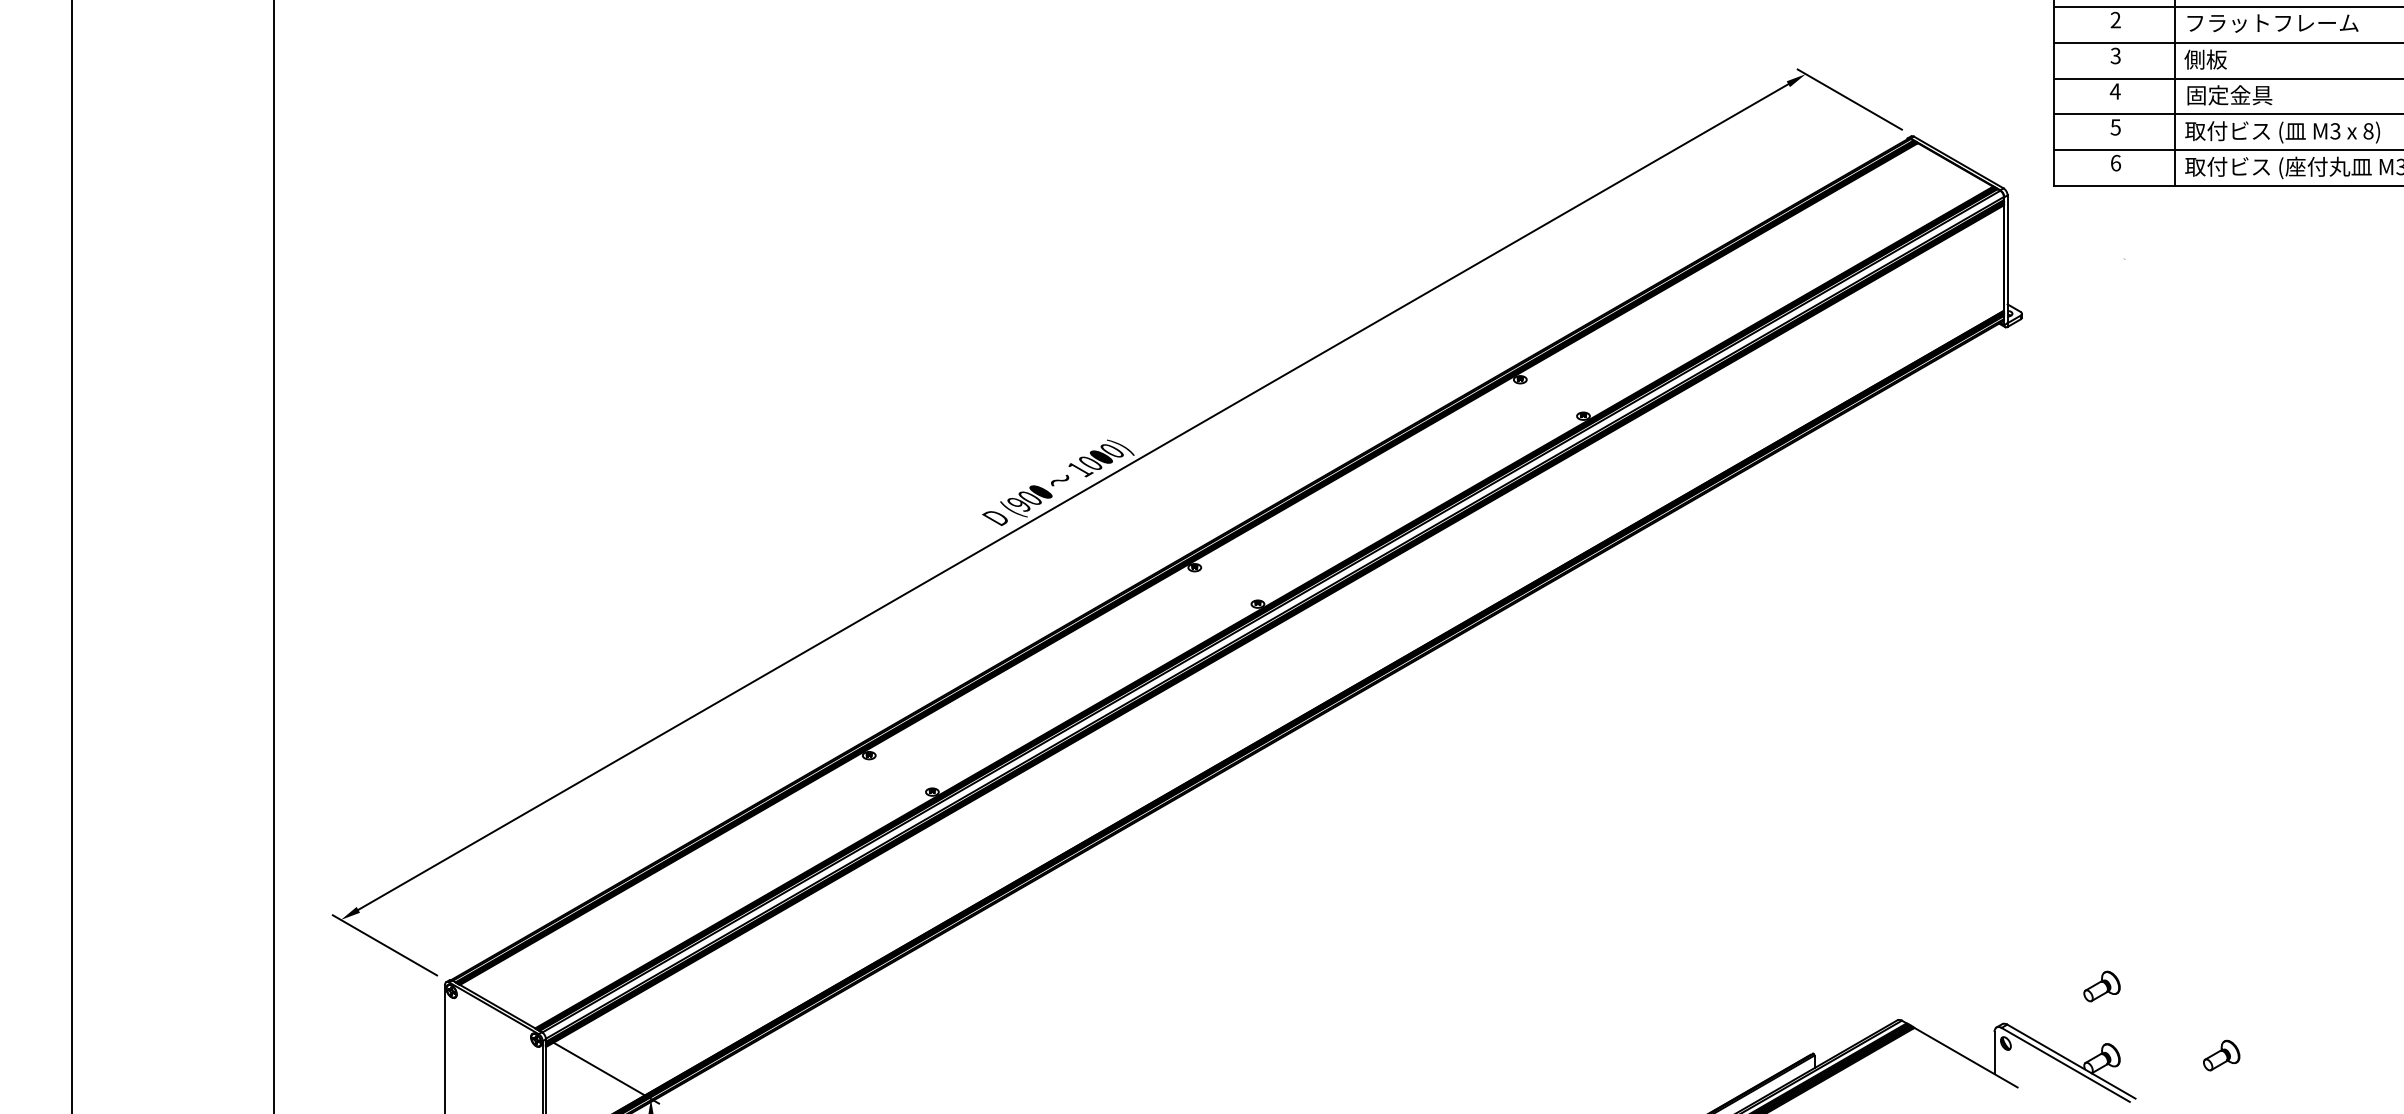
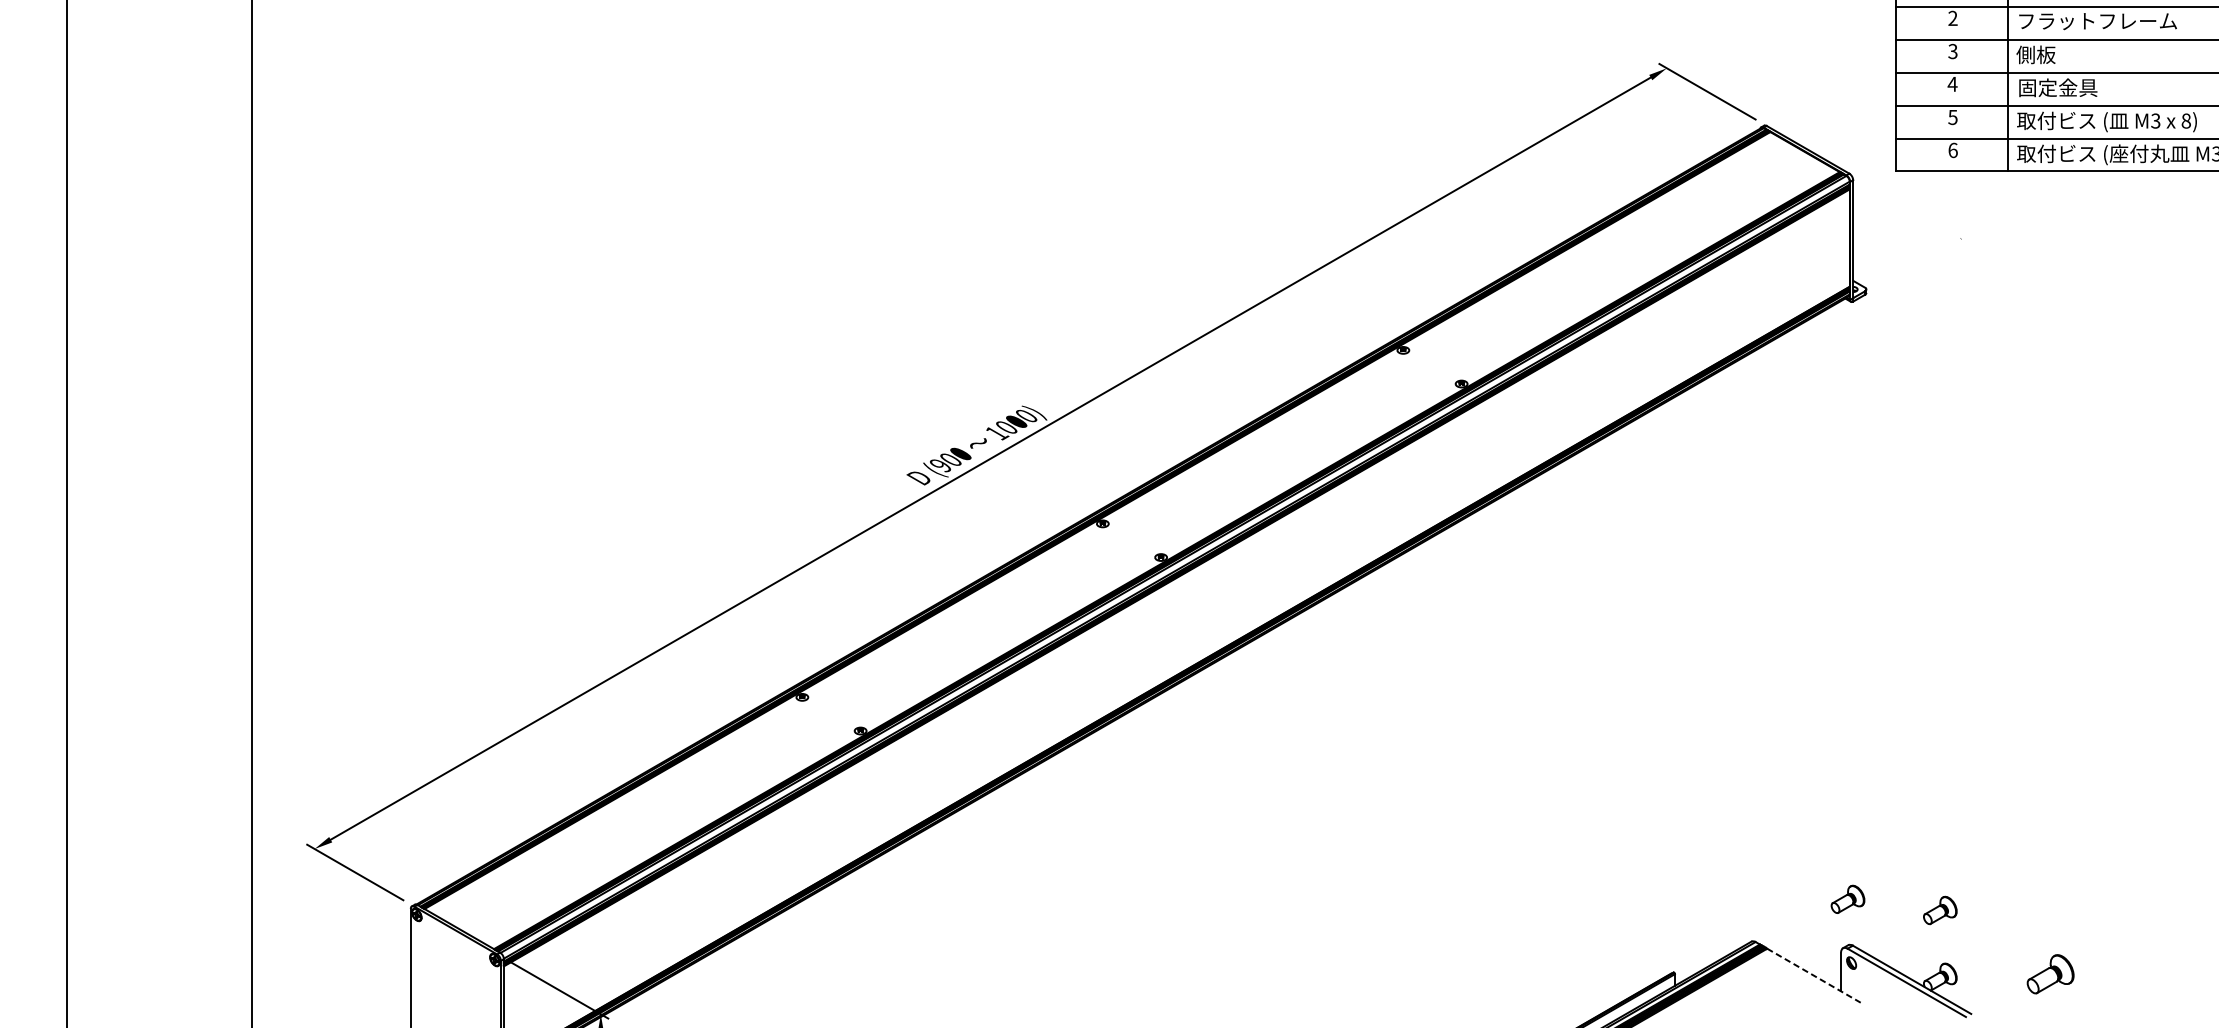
part: (2001, 974) -> (1847, 899), added
part: (2221, 1055) -> (2050, 974), size x1.4
line: (1966, 1057) -> (1815, 976), solid -> dashed

